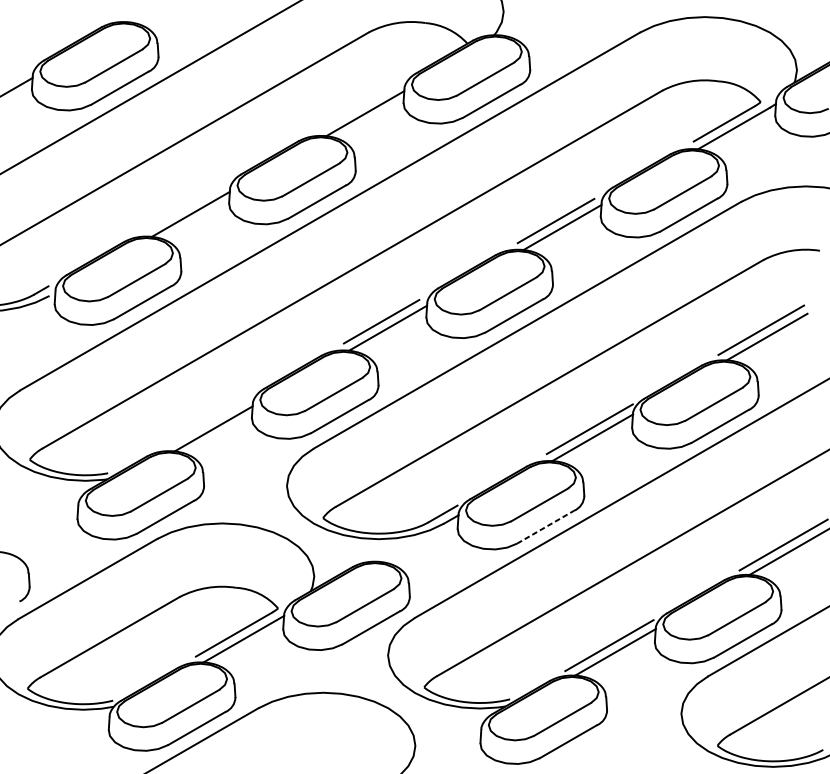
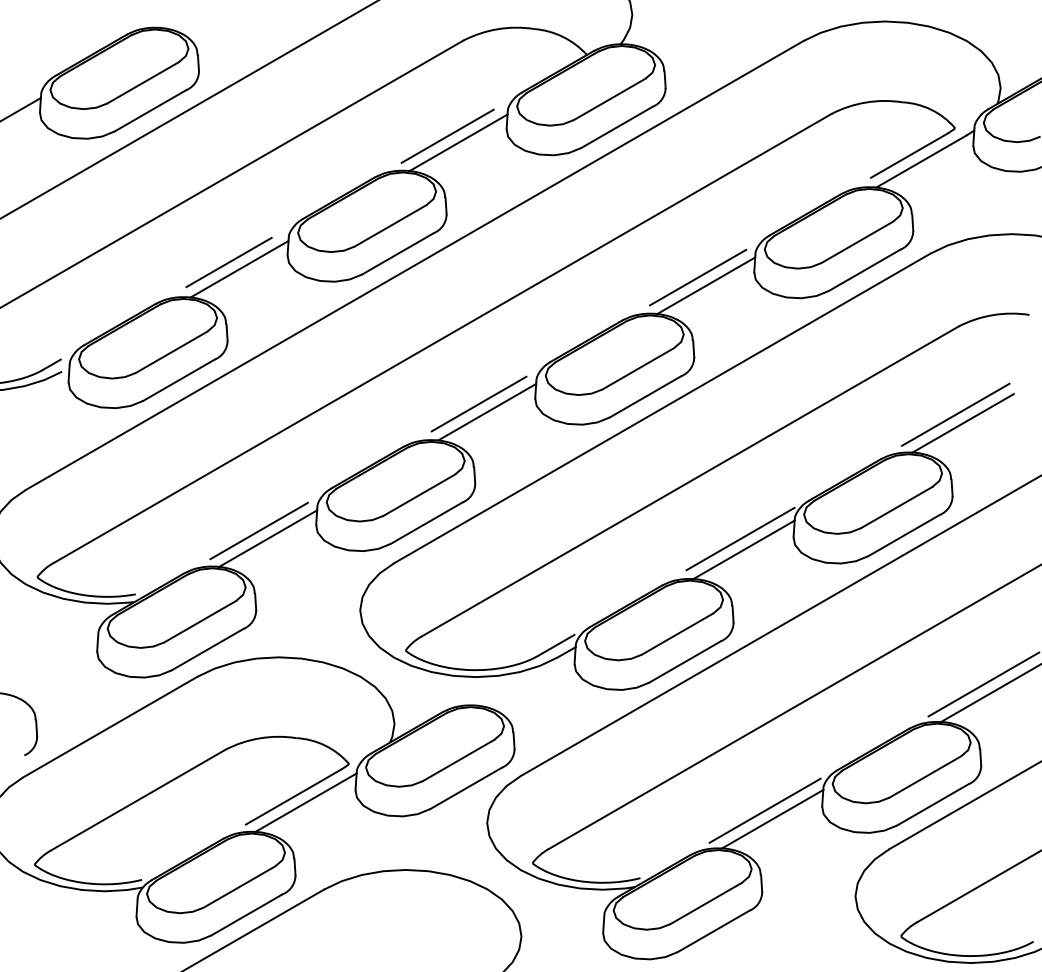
line: (356, 107) -> (447, 135), added
line: (182, 209) -> (228, 262), added
line: (205, 422) -> (258, 530), added
line: (546, 526) -> (685, 661), dashed -> solid

